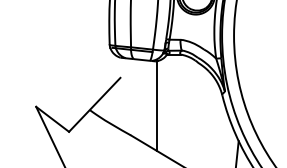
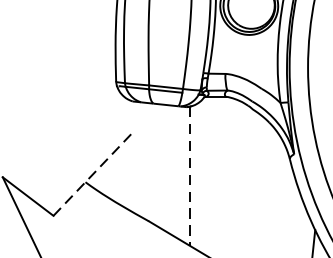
line: (95, 104) -> (94, 173), solid -> dashed
line: (157, 106) -> (189, 176), solid -> dashed

